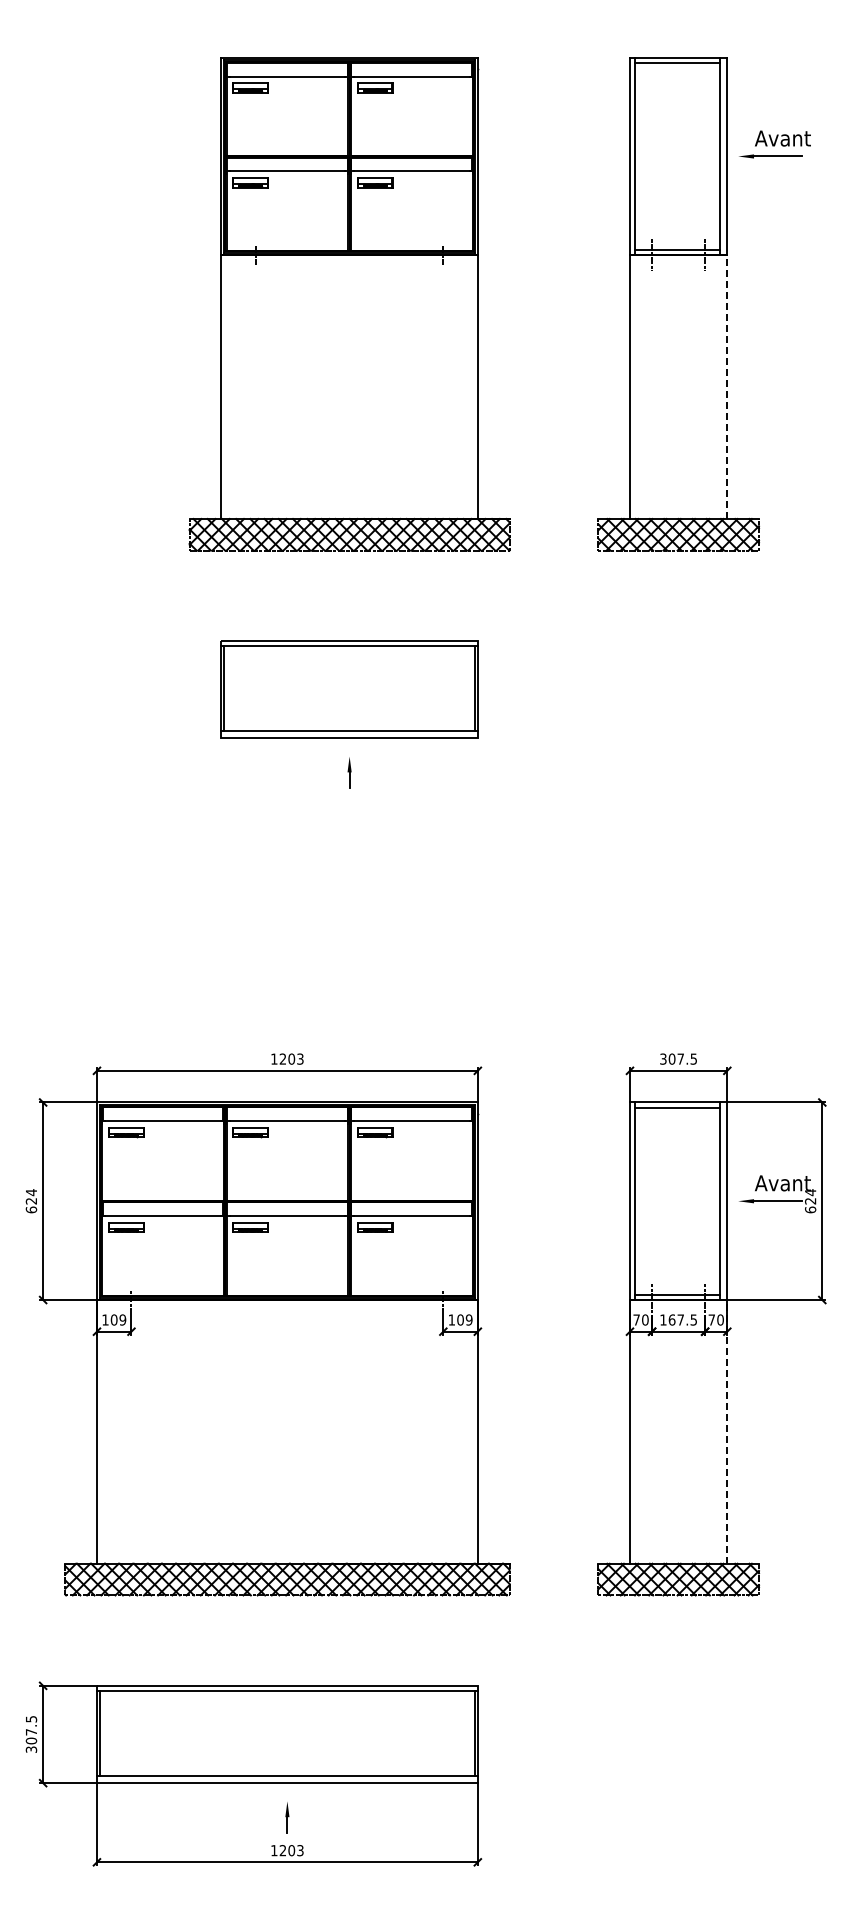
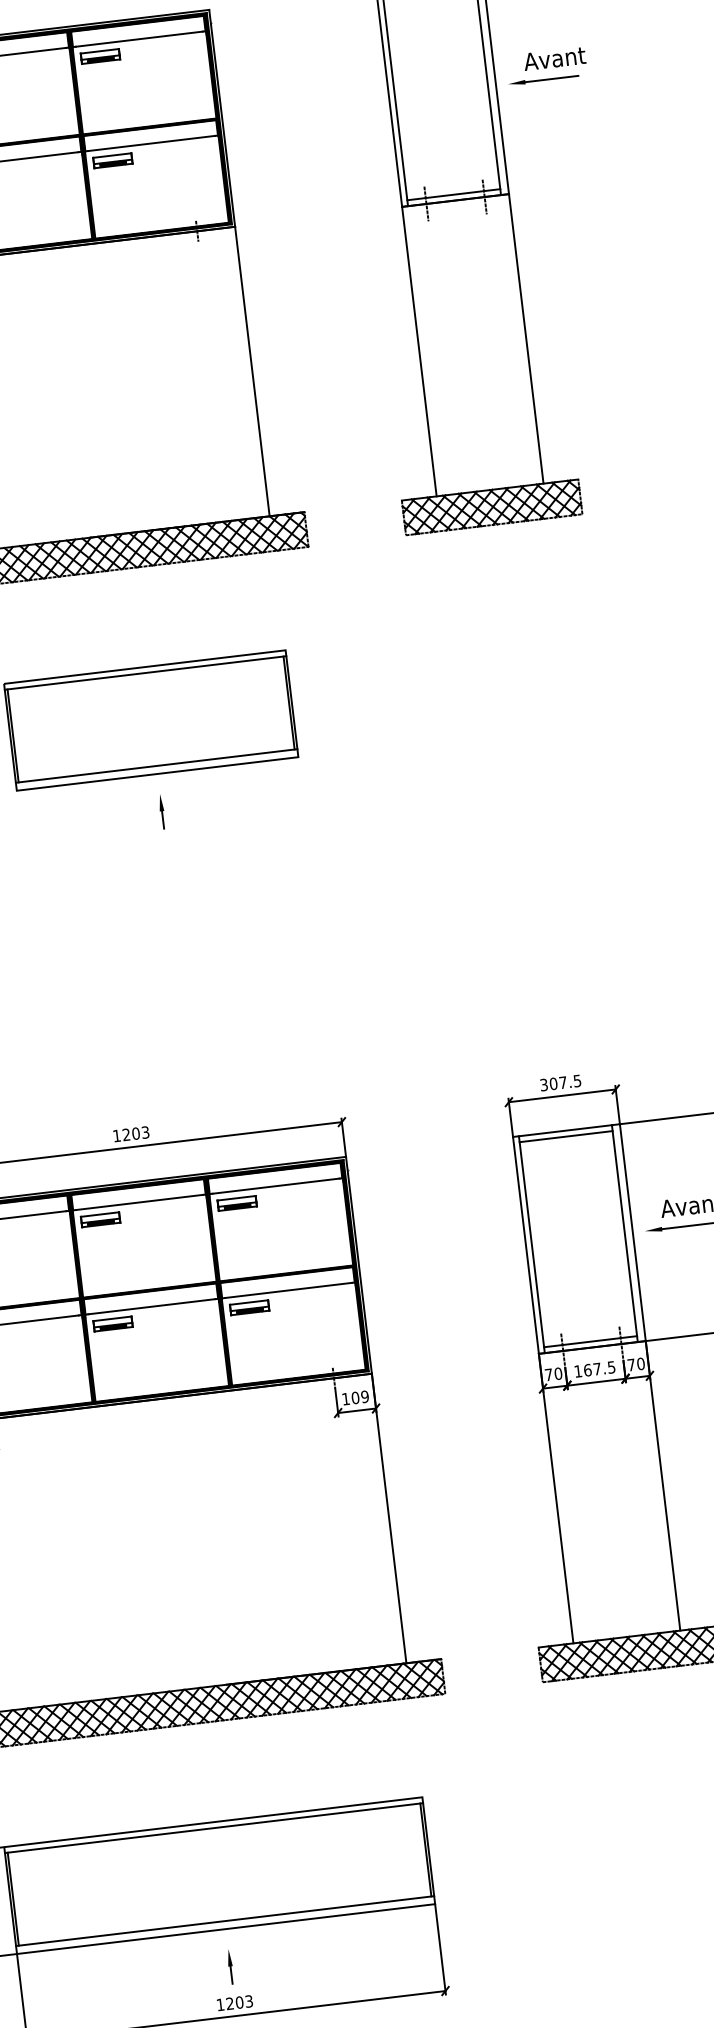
line: (727, 387) -> (526, 339), dashed -> solid
line: (727, 1431) -> (663, 1485), dashed -> solid

